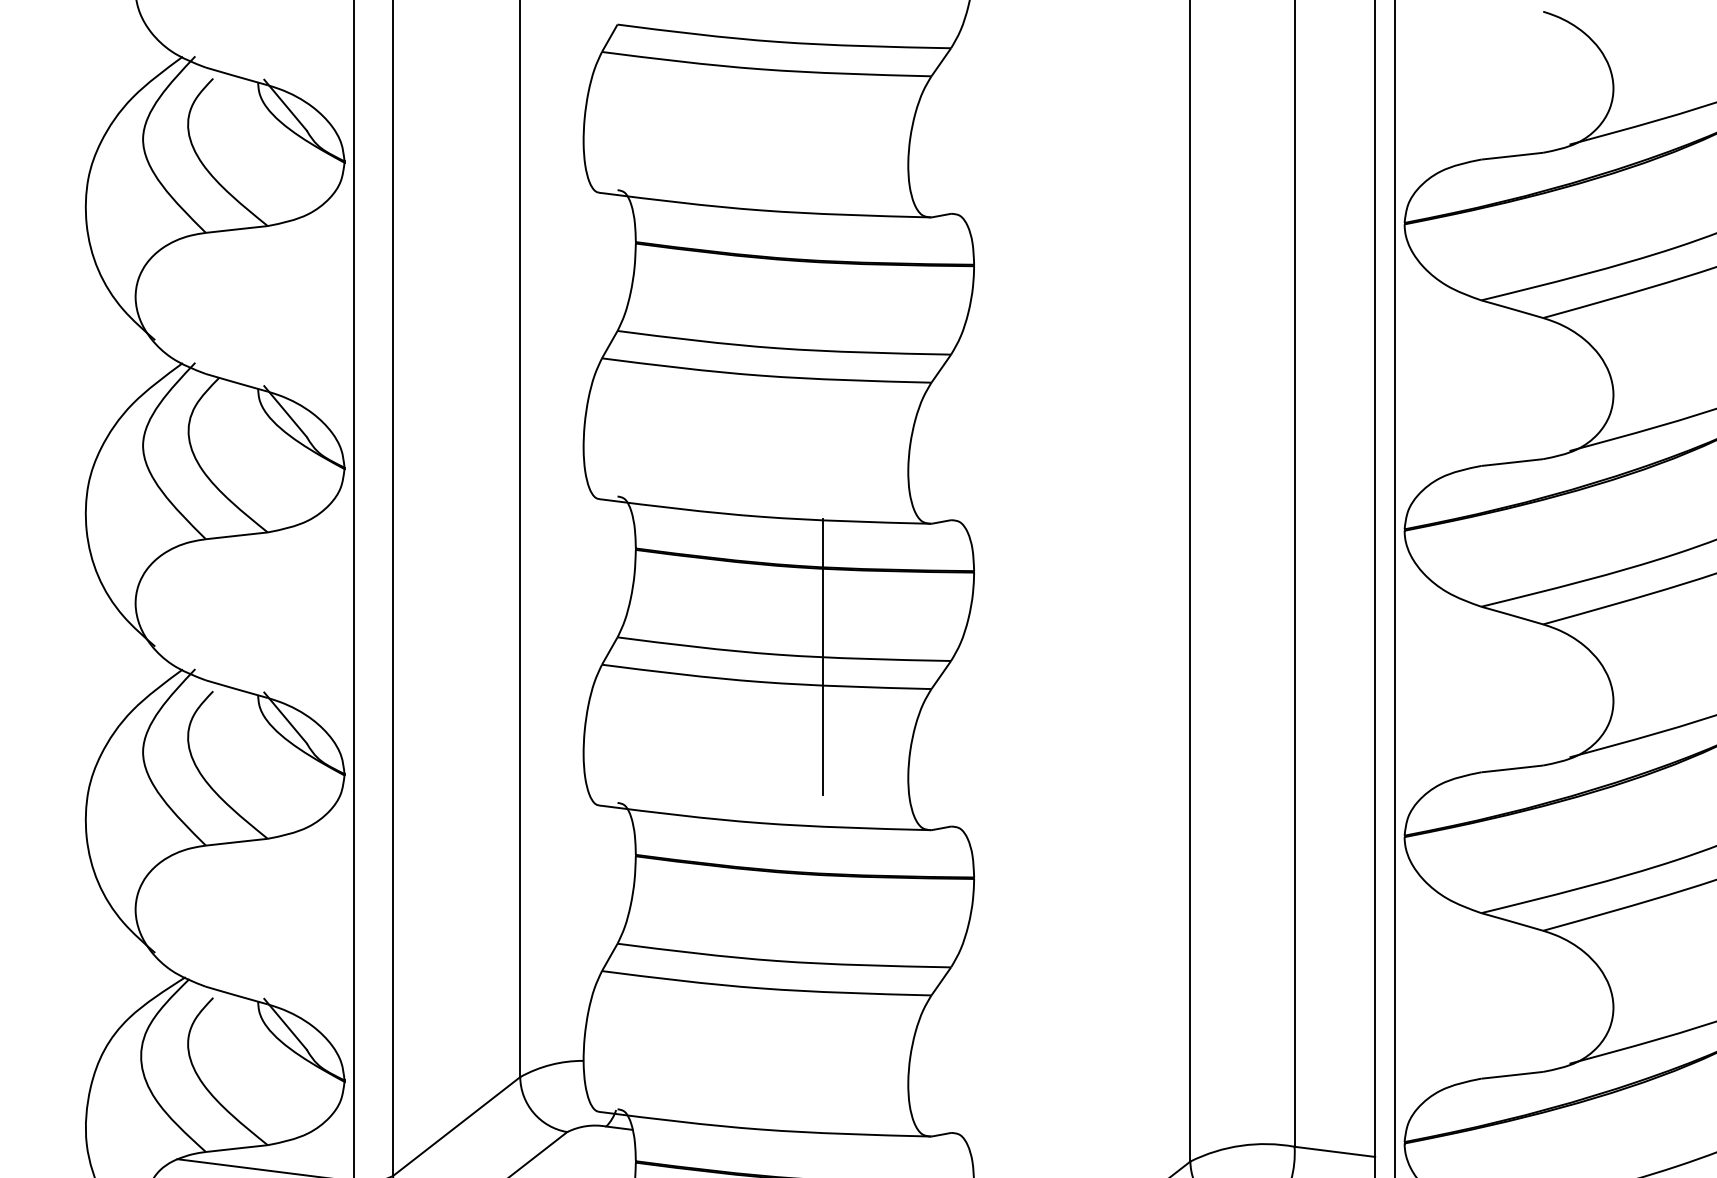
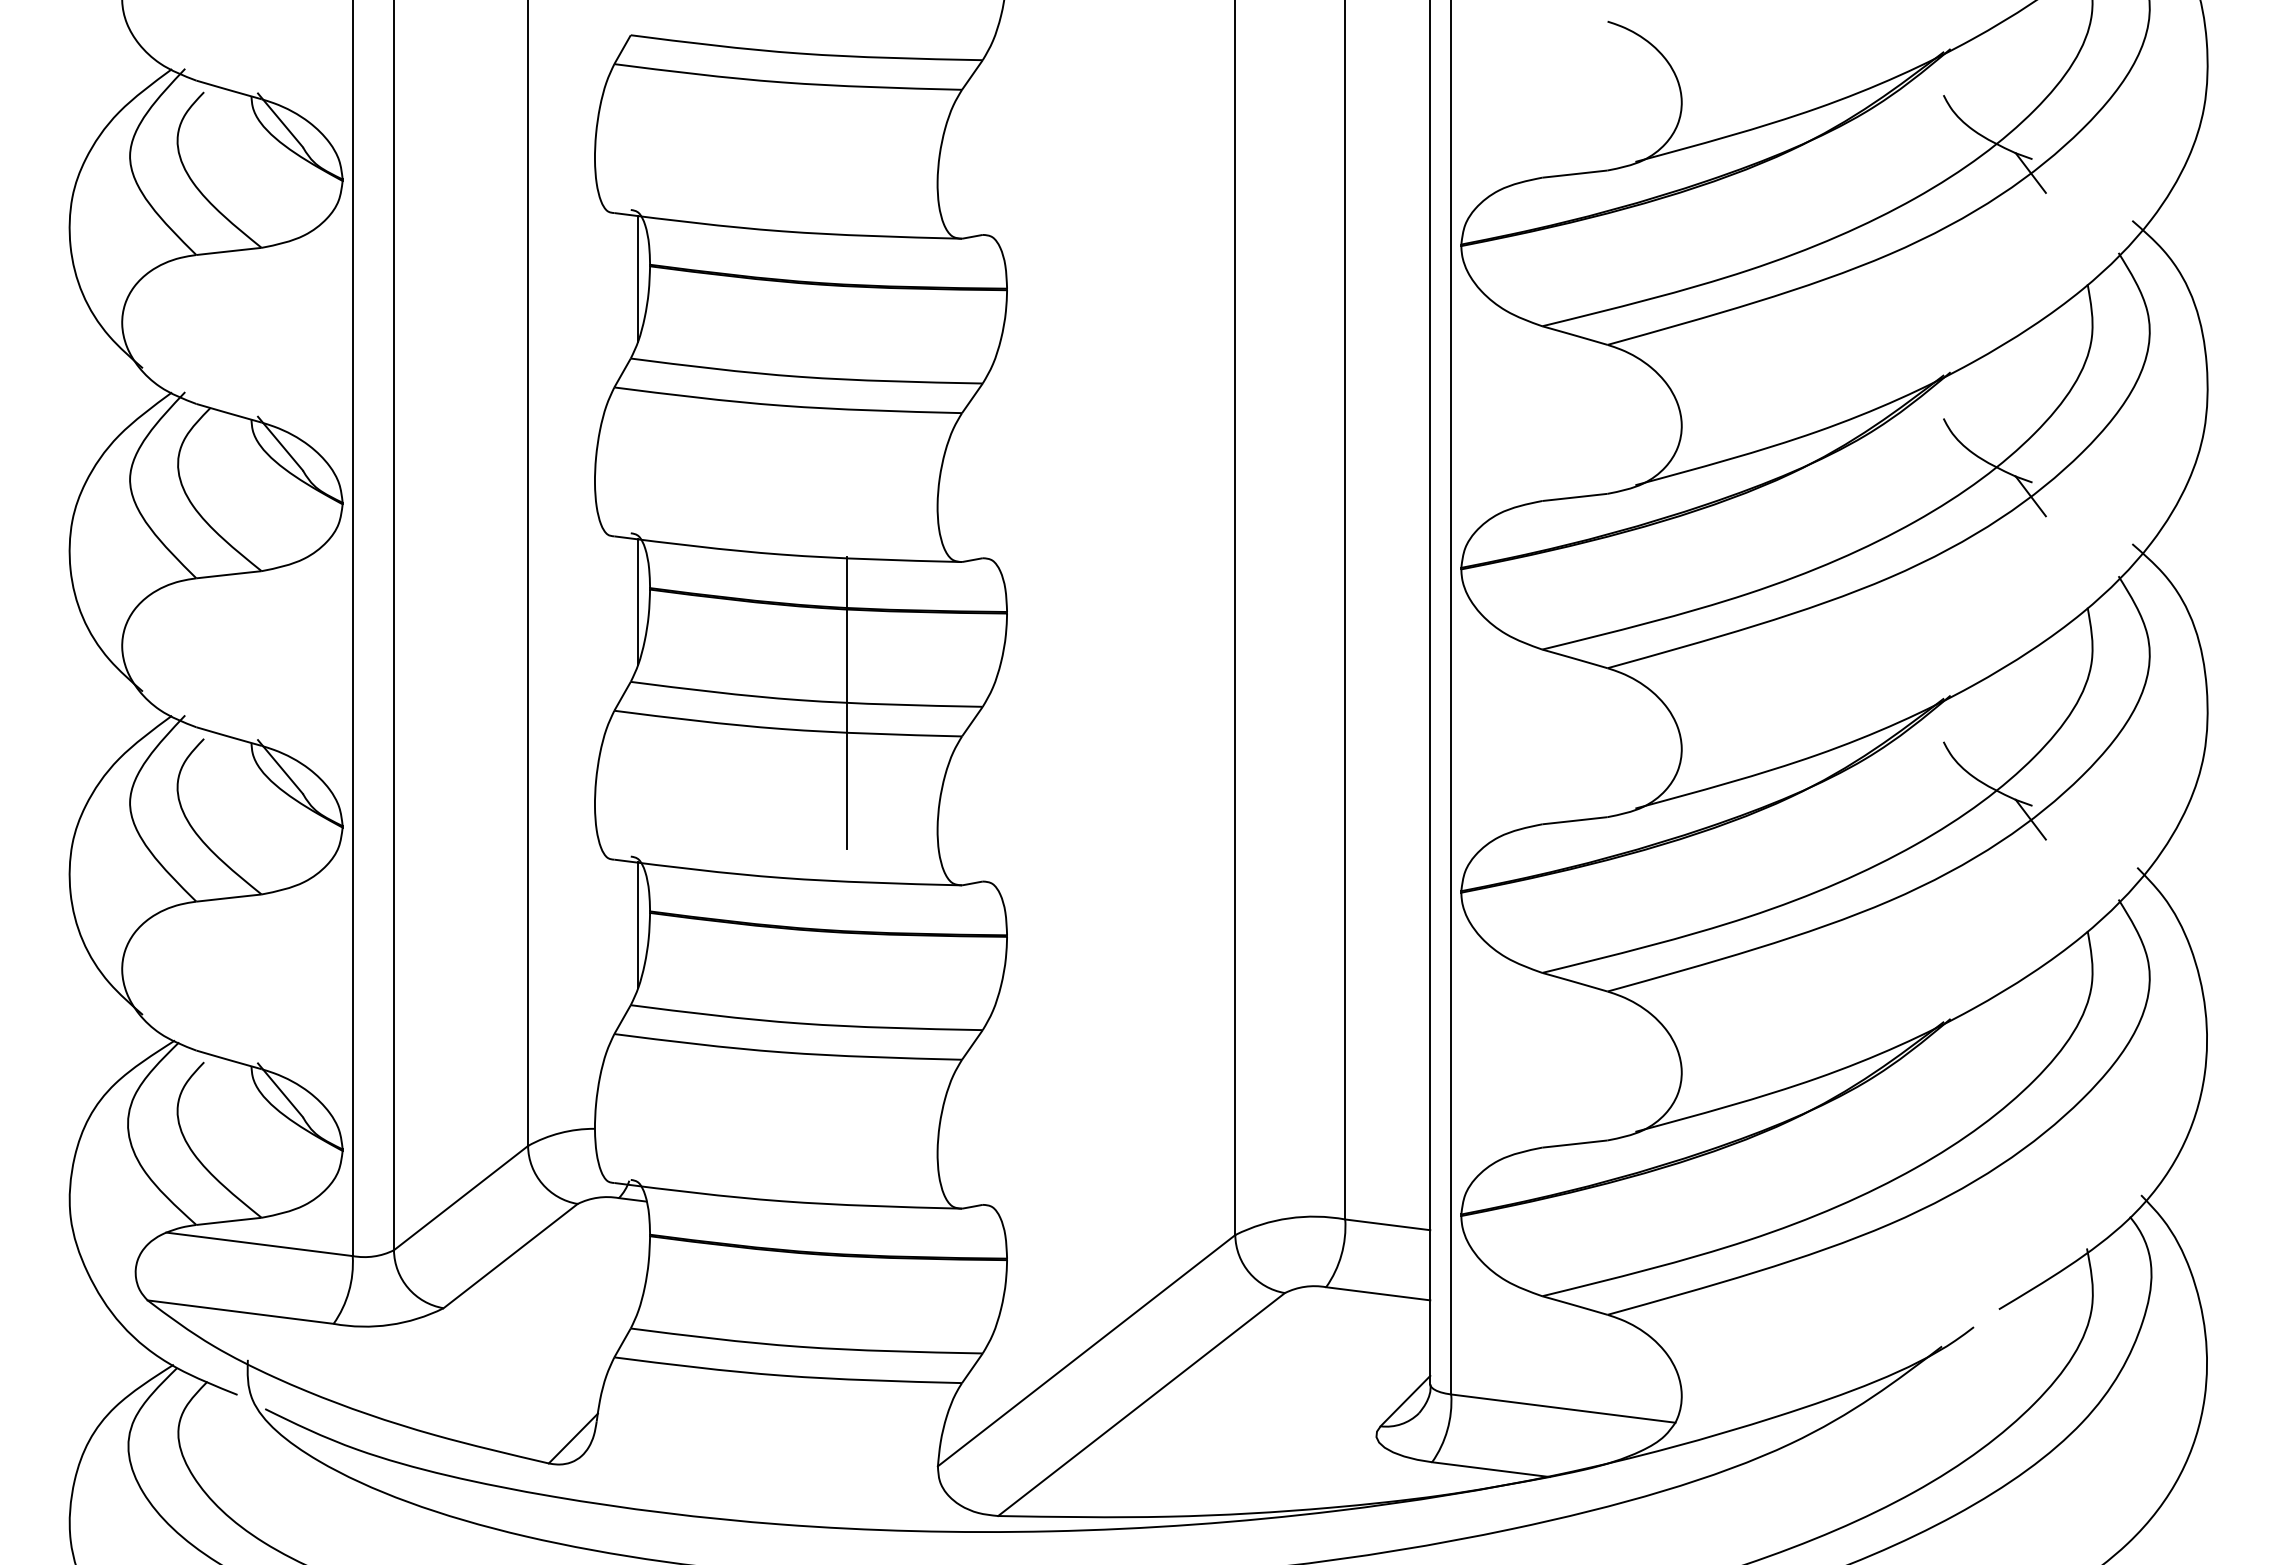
line: (624, 255) -> (638, 278), added
line: (624, 561) -> (638, 601), added
line: (624, 868) -> (638, 925), added

